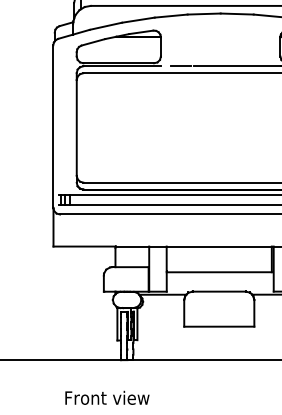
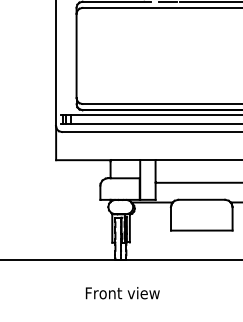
text: (107, 397) -> (122, 292), moved

